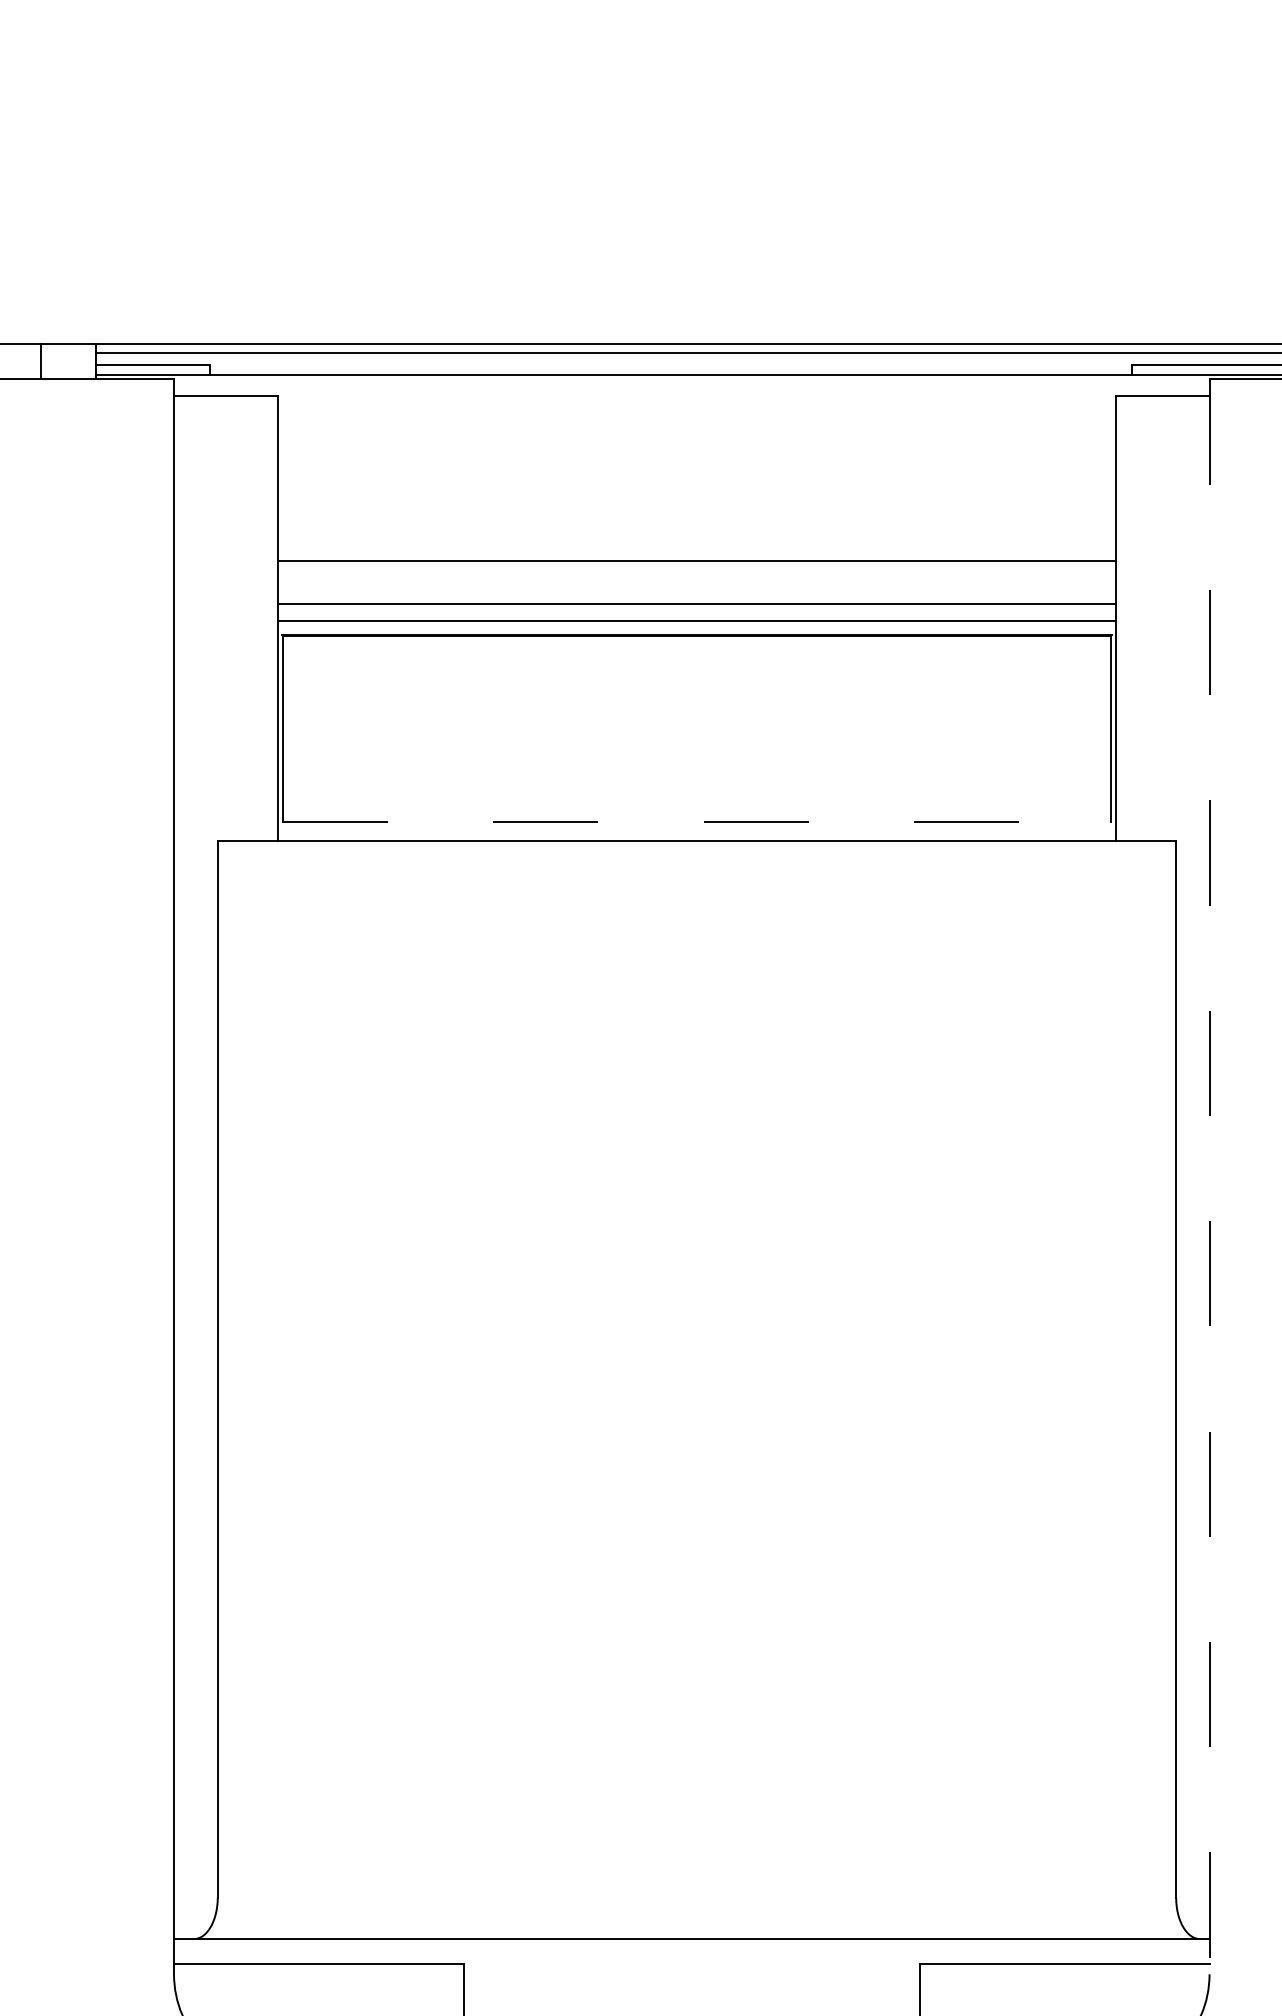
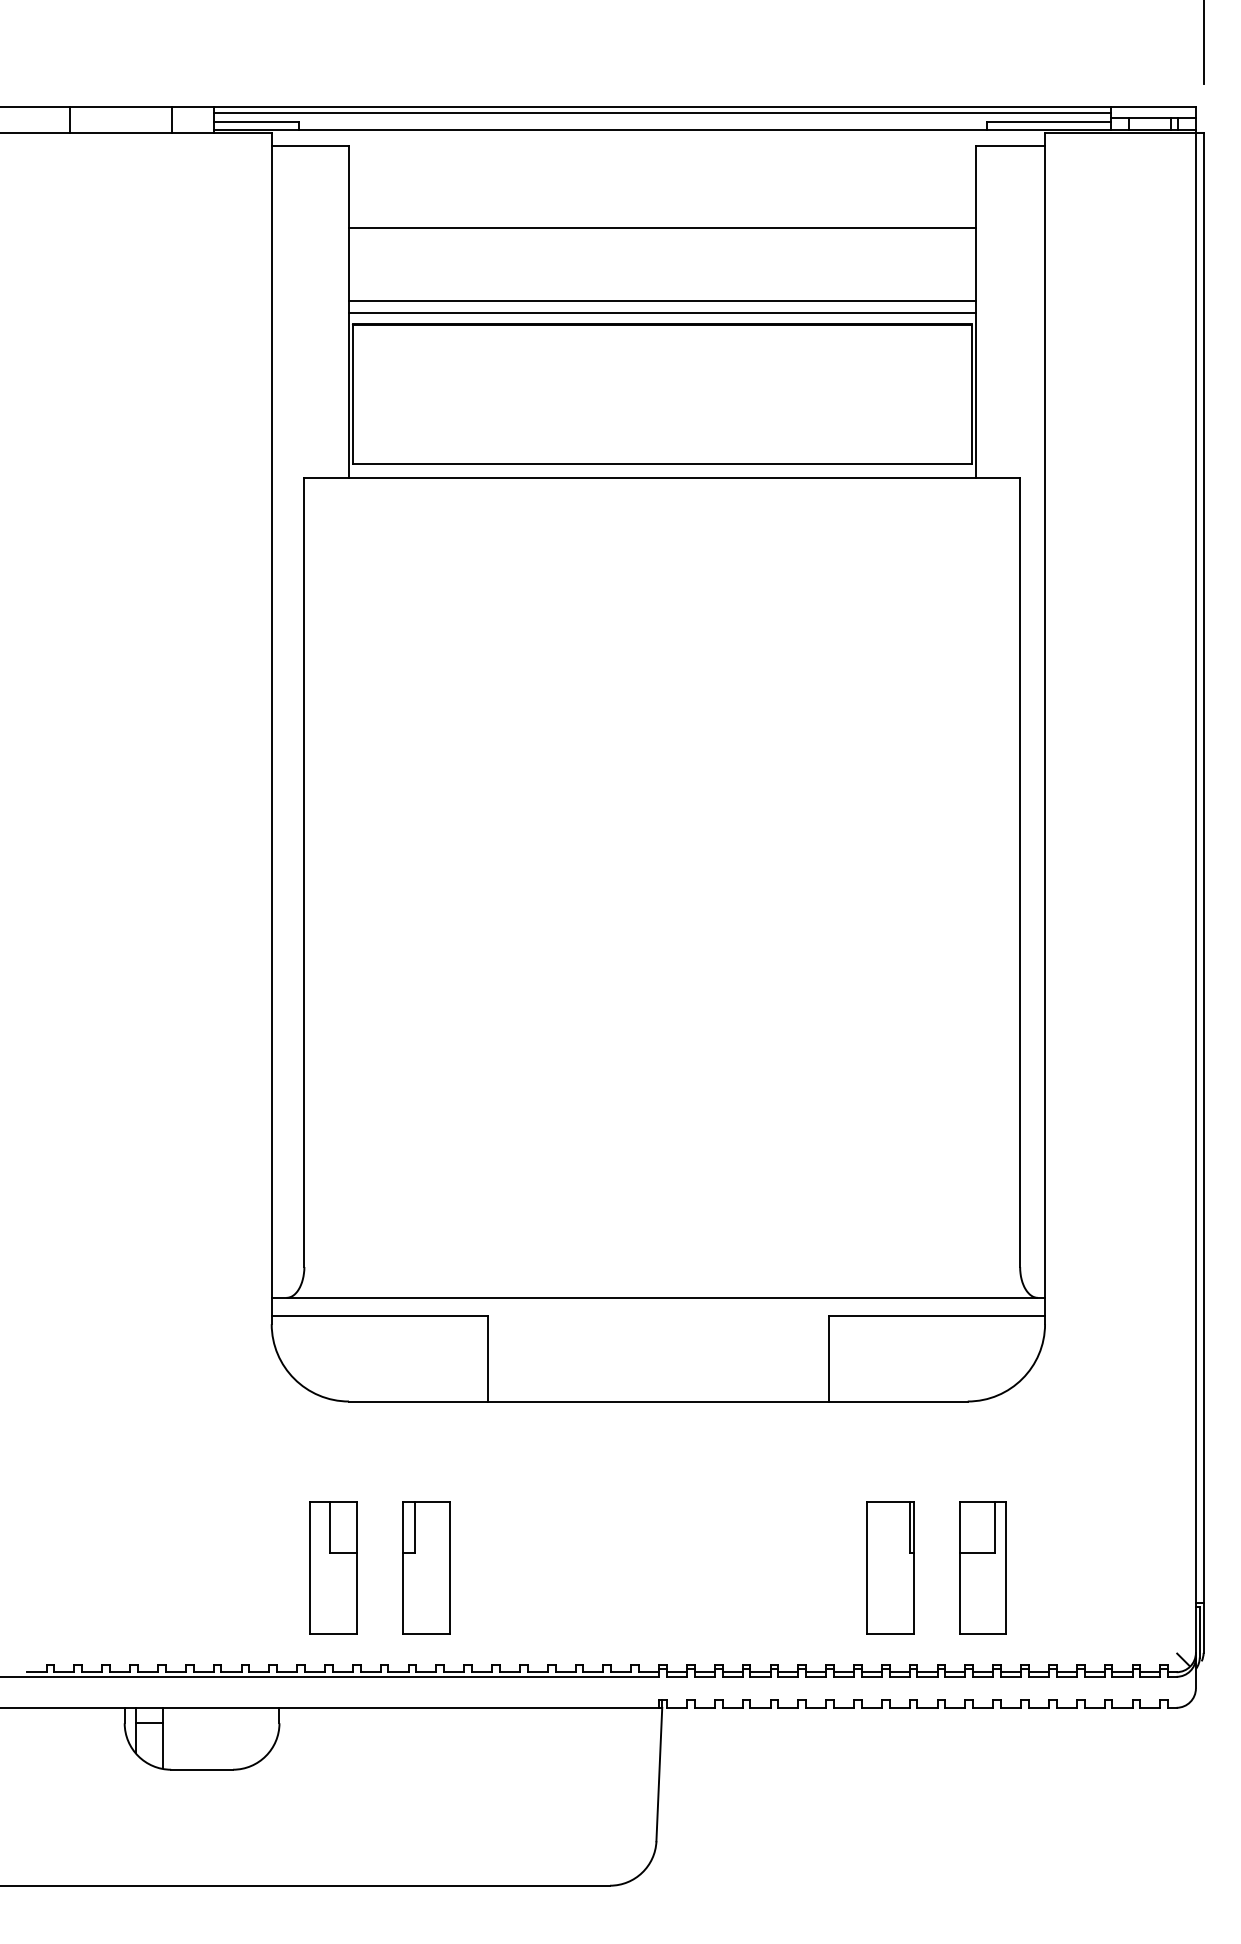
line: (697, 560) -> (662, 227), moved
line: (697, 821) -> (662, 463), dashed -> solid
line: (1210, 1176) -> (1045, 728), dashed -> solid

